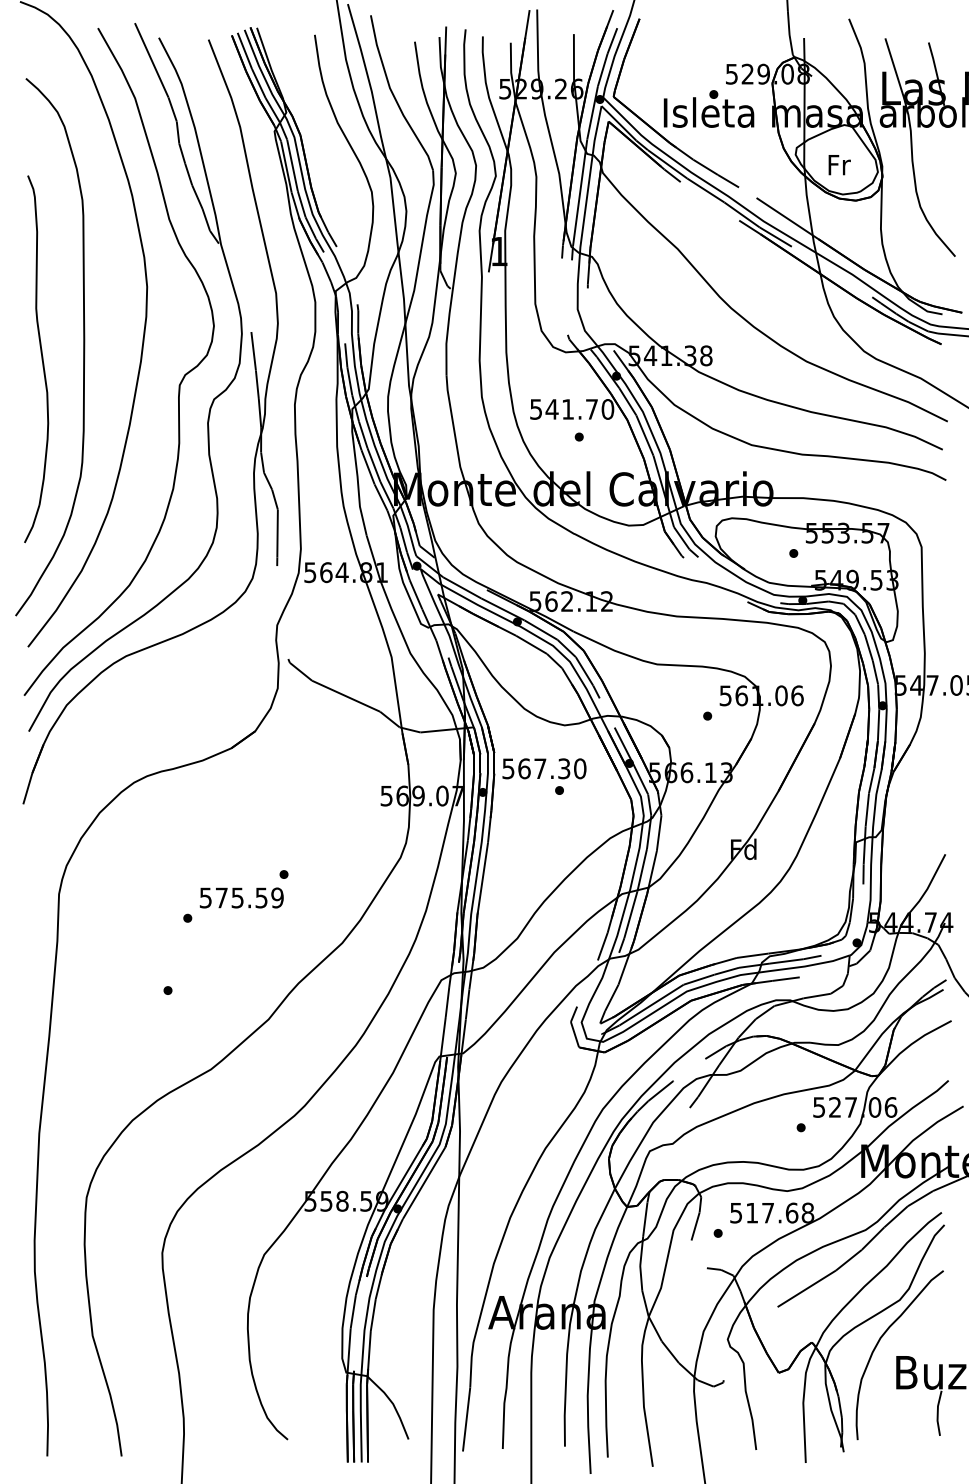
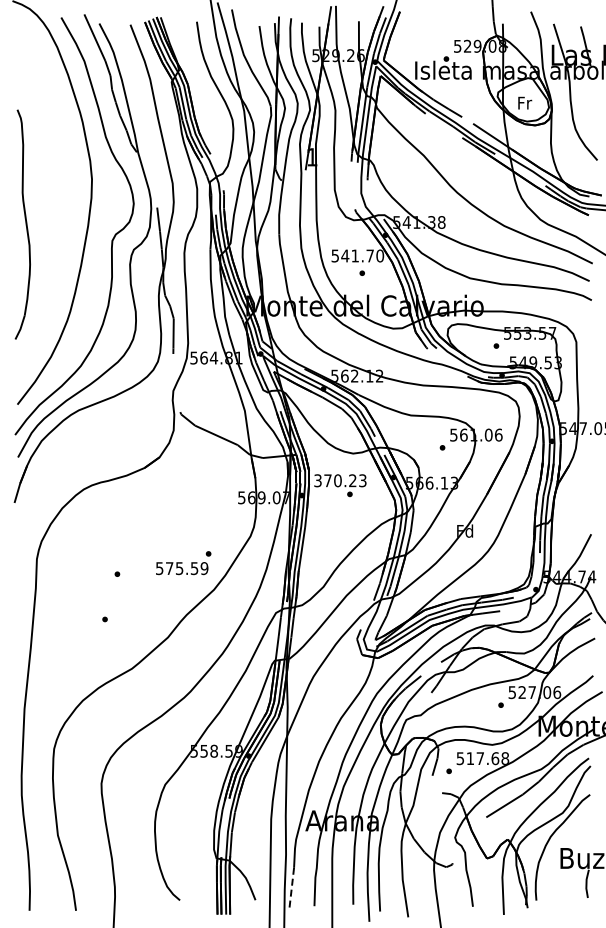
curve: (82, 346) -> (51, 216), removed
text: (544, 768) -> (340, 480), 567.30 -> 370.23
text: (243, 889) -> (183, 563), moved
line: (466, 1420) -> (291, 888), solid -> dashed

